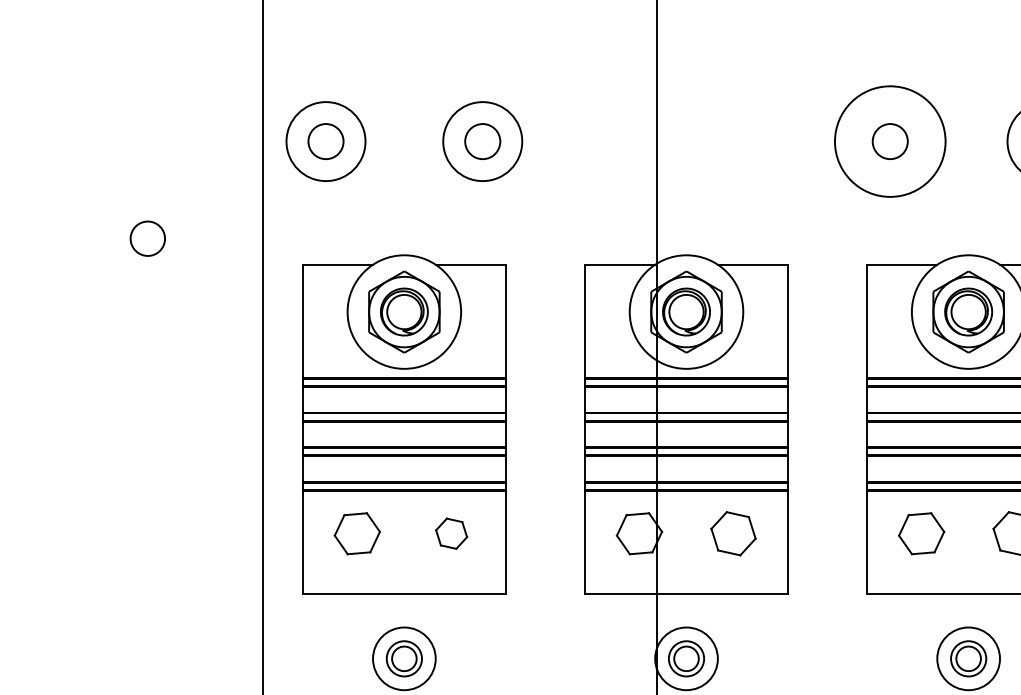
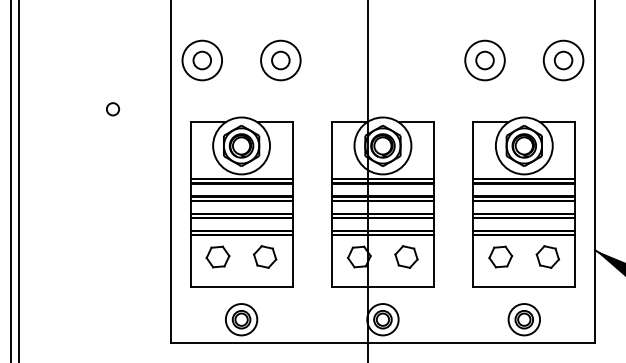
circle: (889, 141) -> (484, 60), size x0.71
circle: (146, 239) -> (112, 109), size x0.71
part: (452, 532) -> (265, 256), size x1.43

